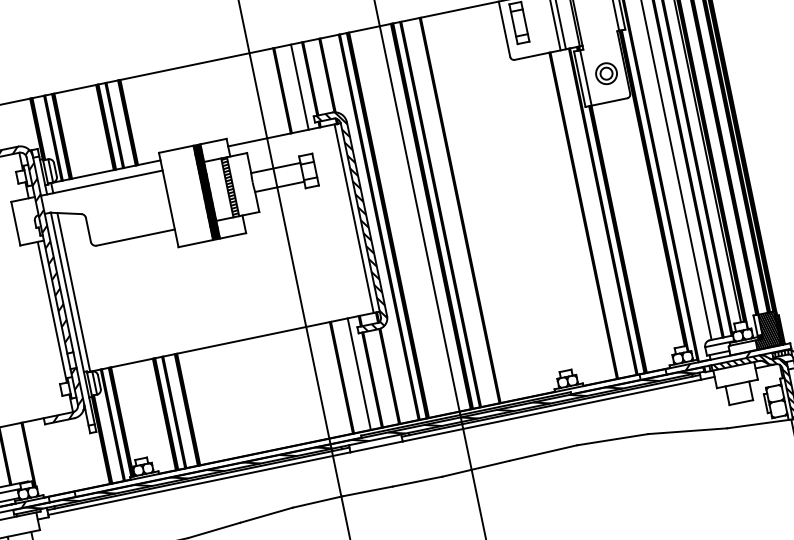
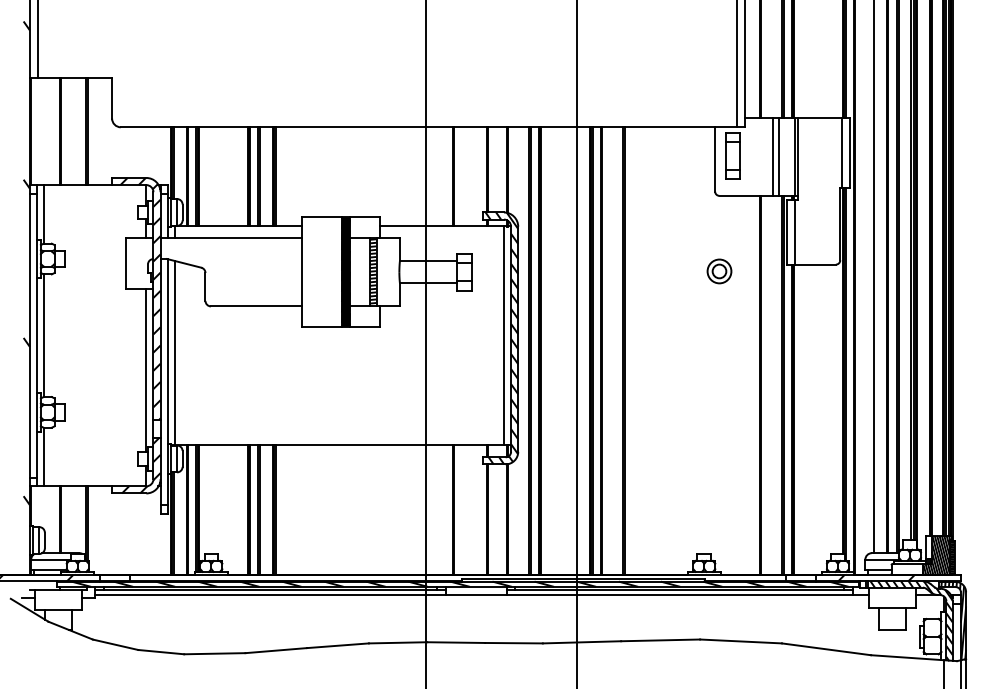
part: (606, 73) -> (719, 271), moved
line: (299, 87) -> (473, 176), removed
line: (358, 373) -> (473, 509), removed

